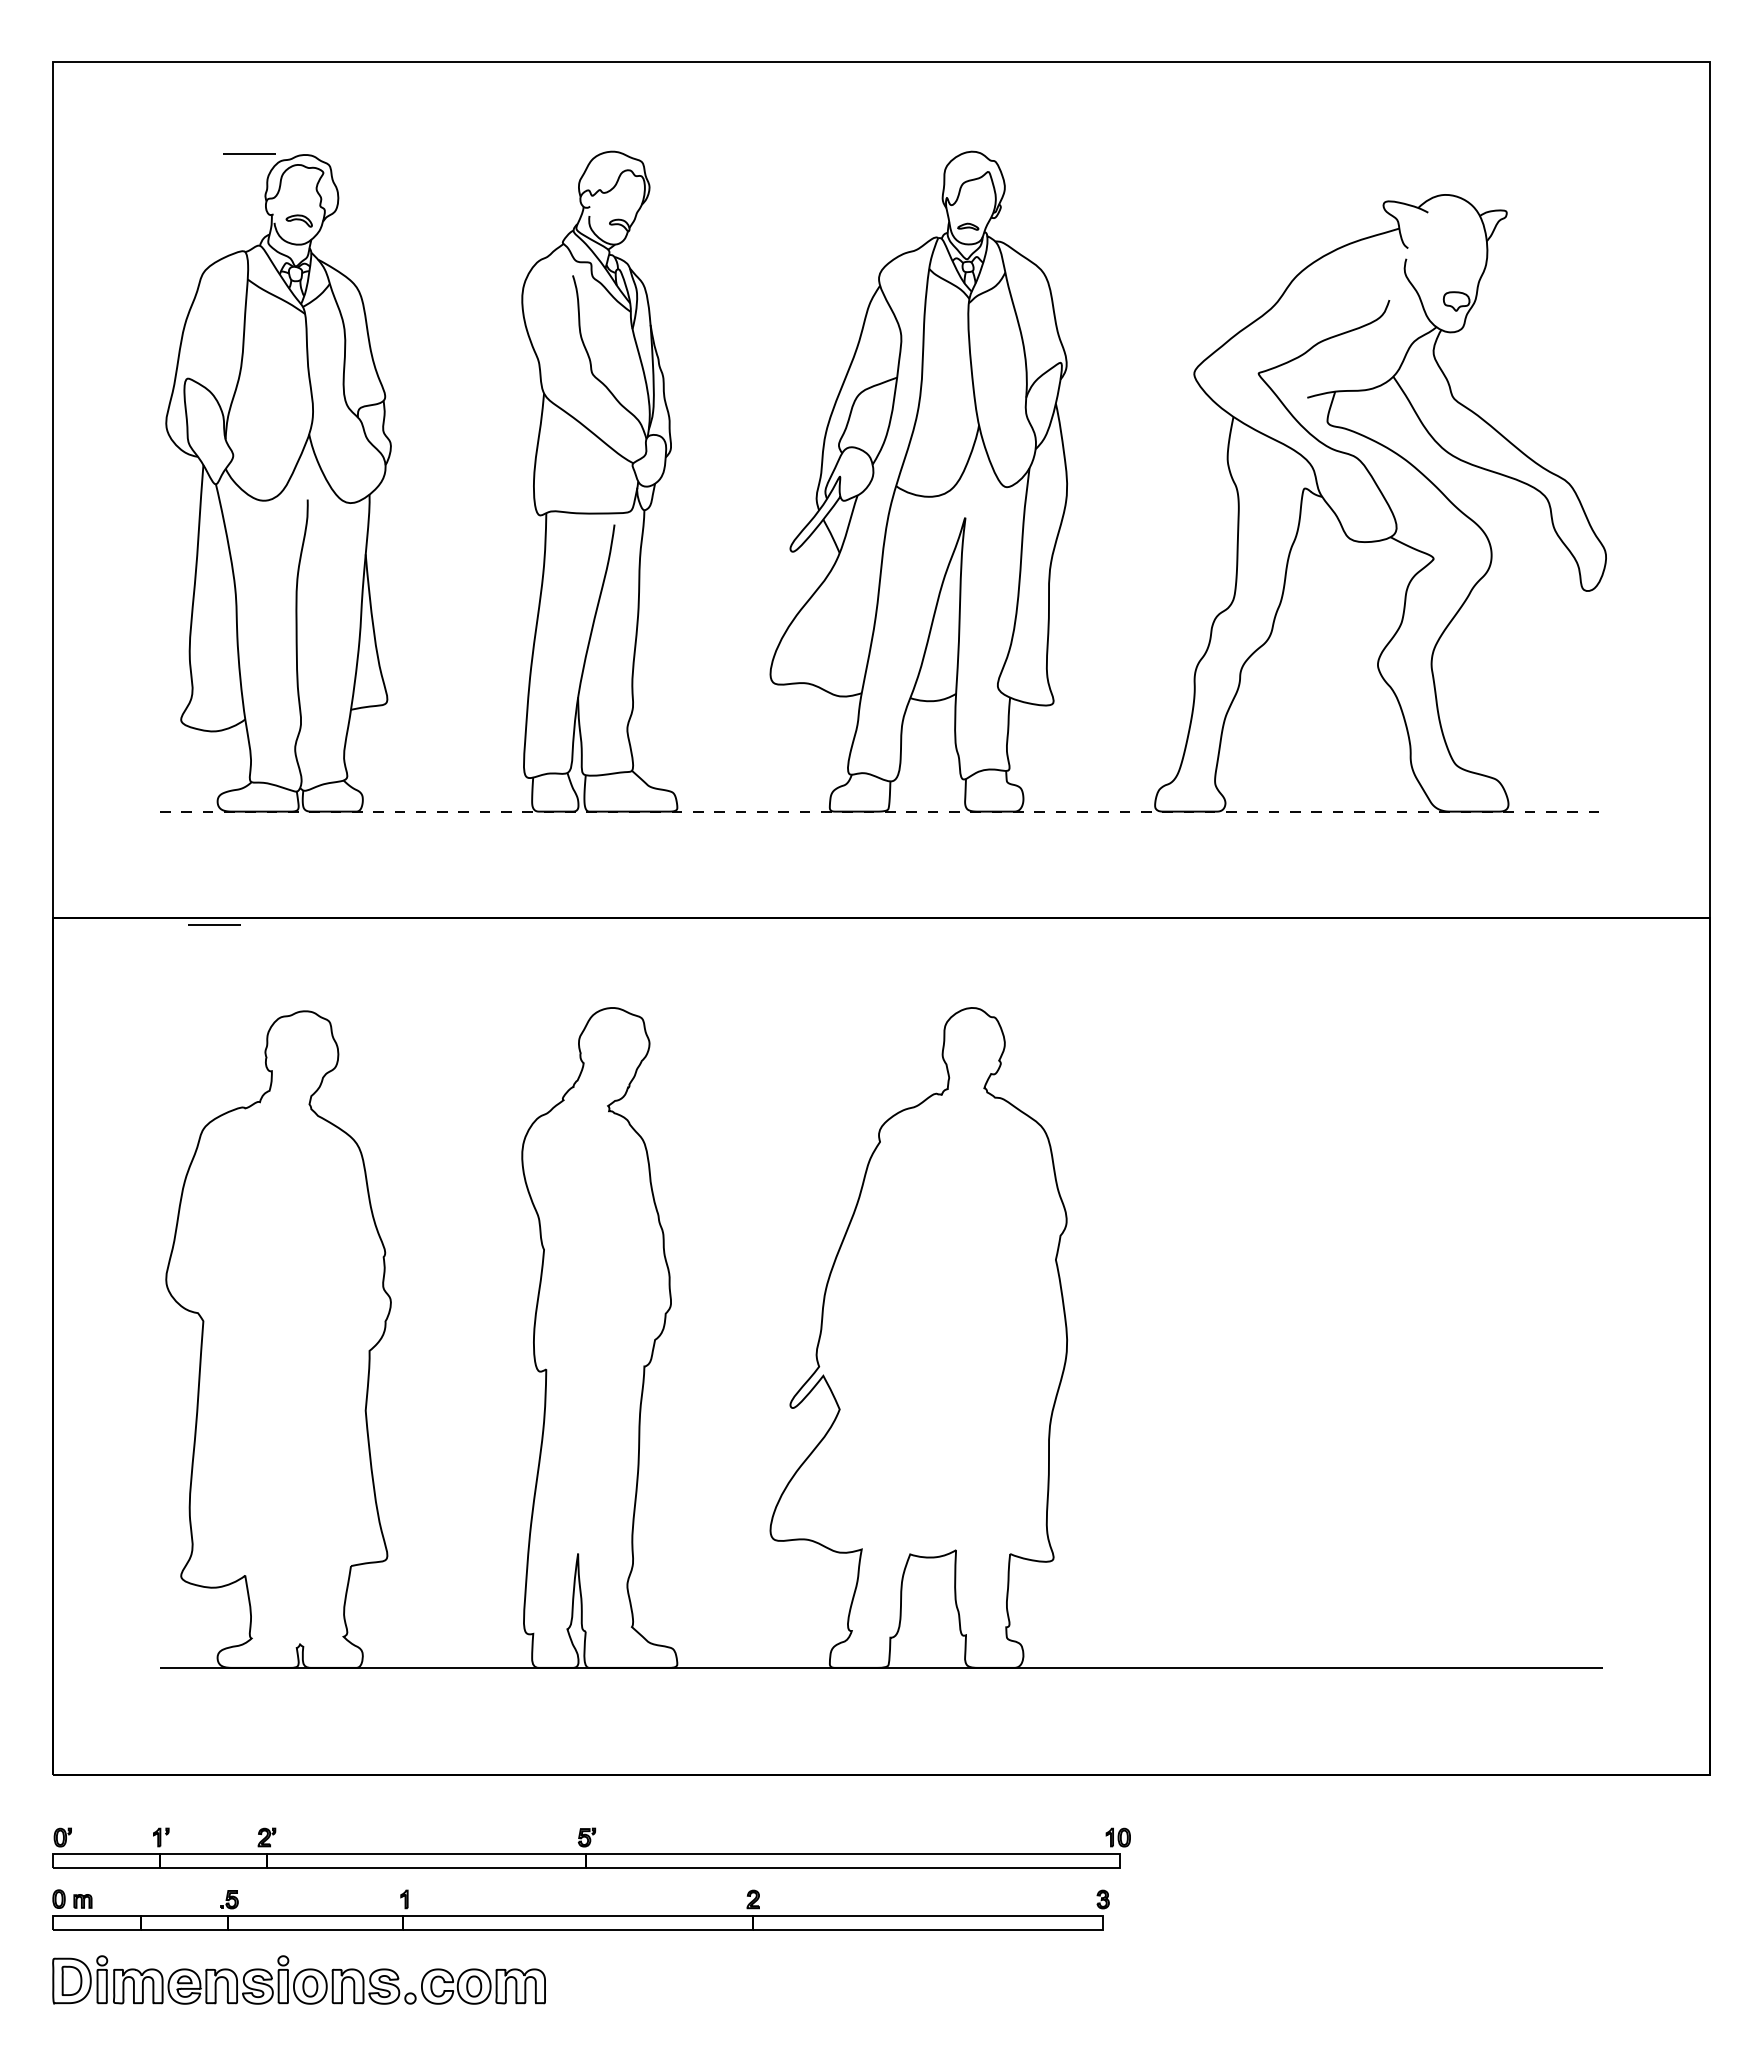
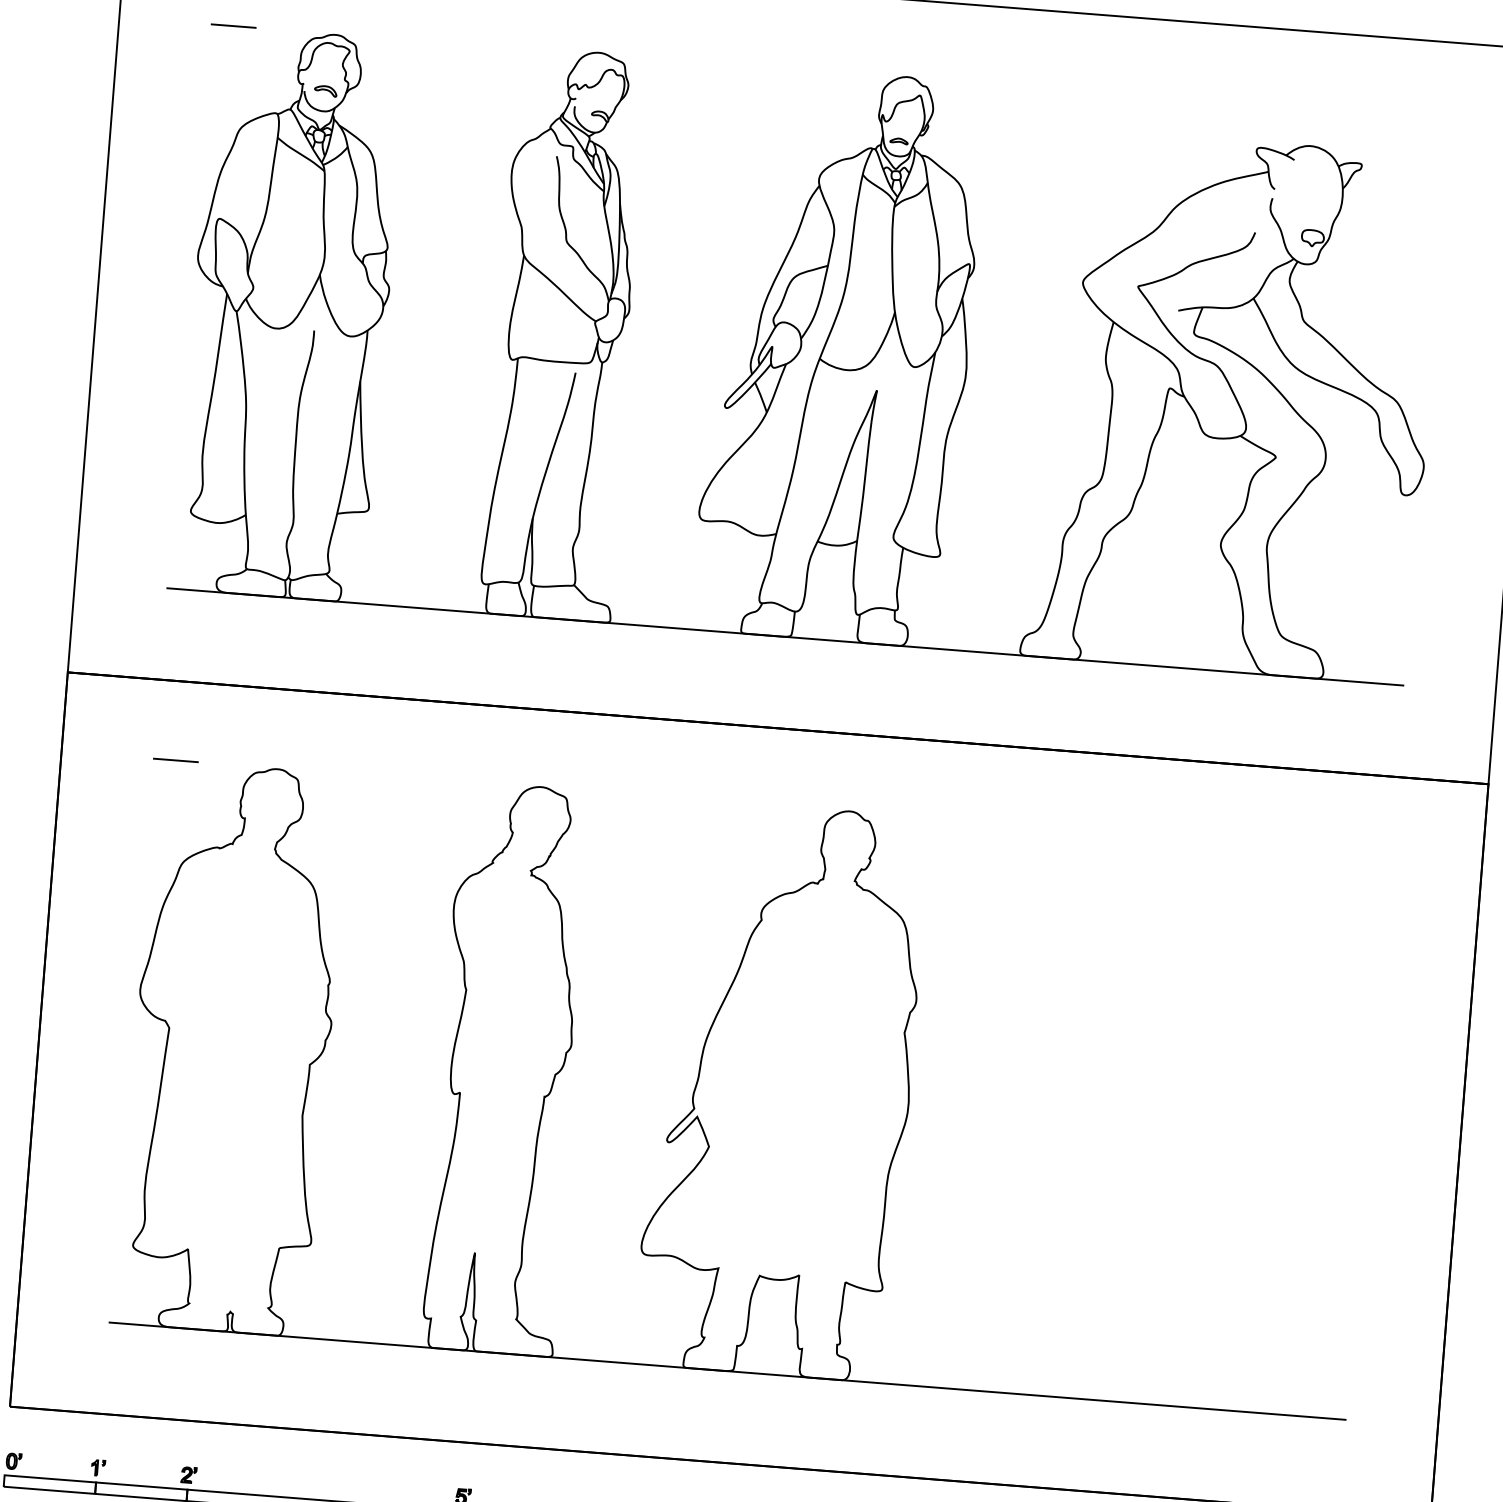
line: (249, 153) -> (233, 25), moved
line: (881, 811) -> (785, 636), dashed -> solid
line: (214, 924) -> (175, 759), moved

